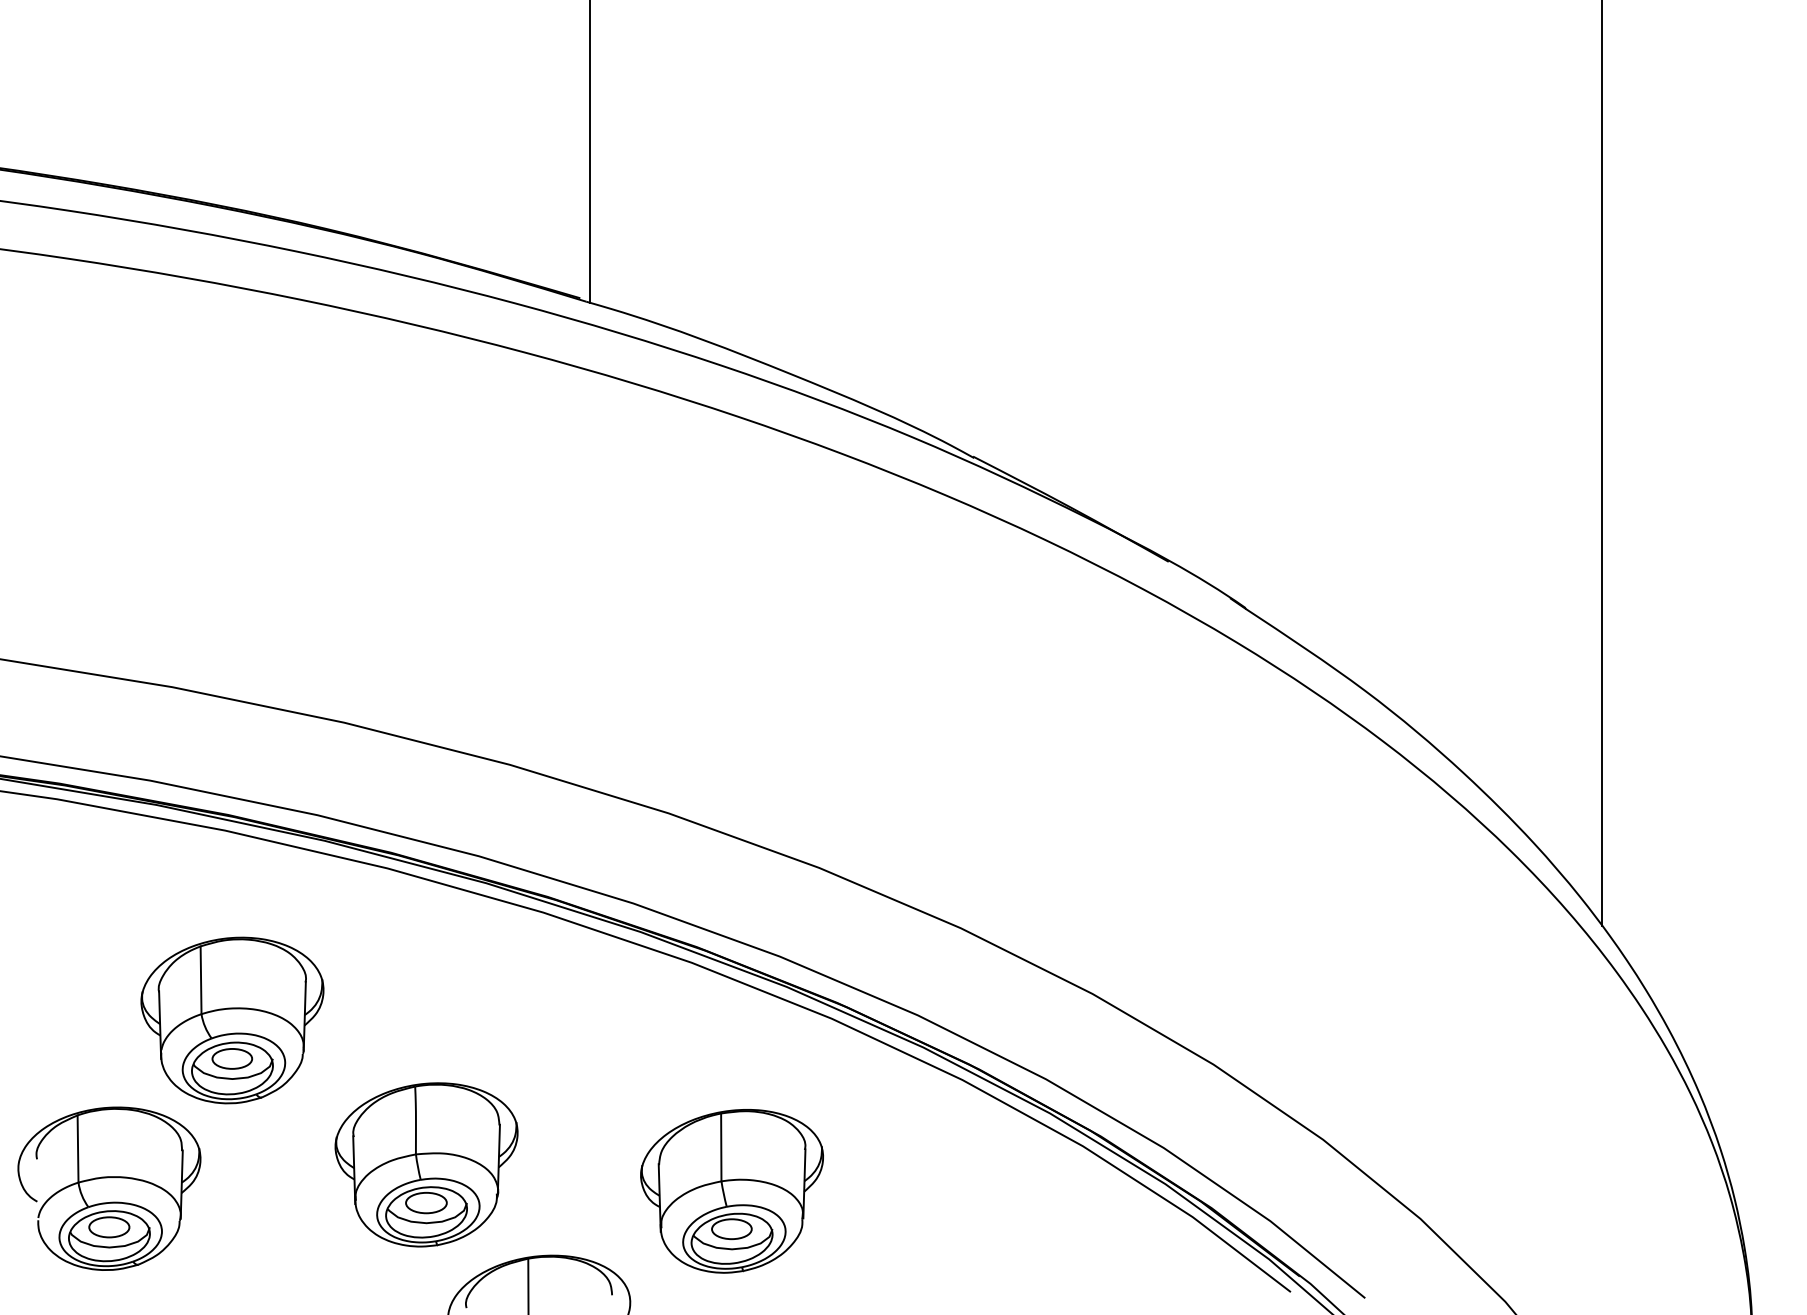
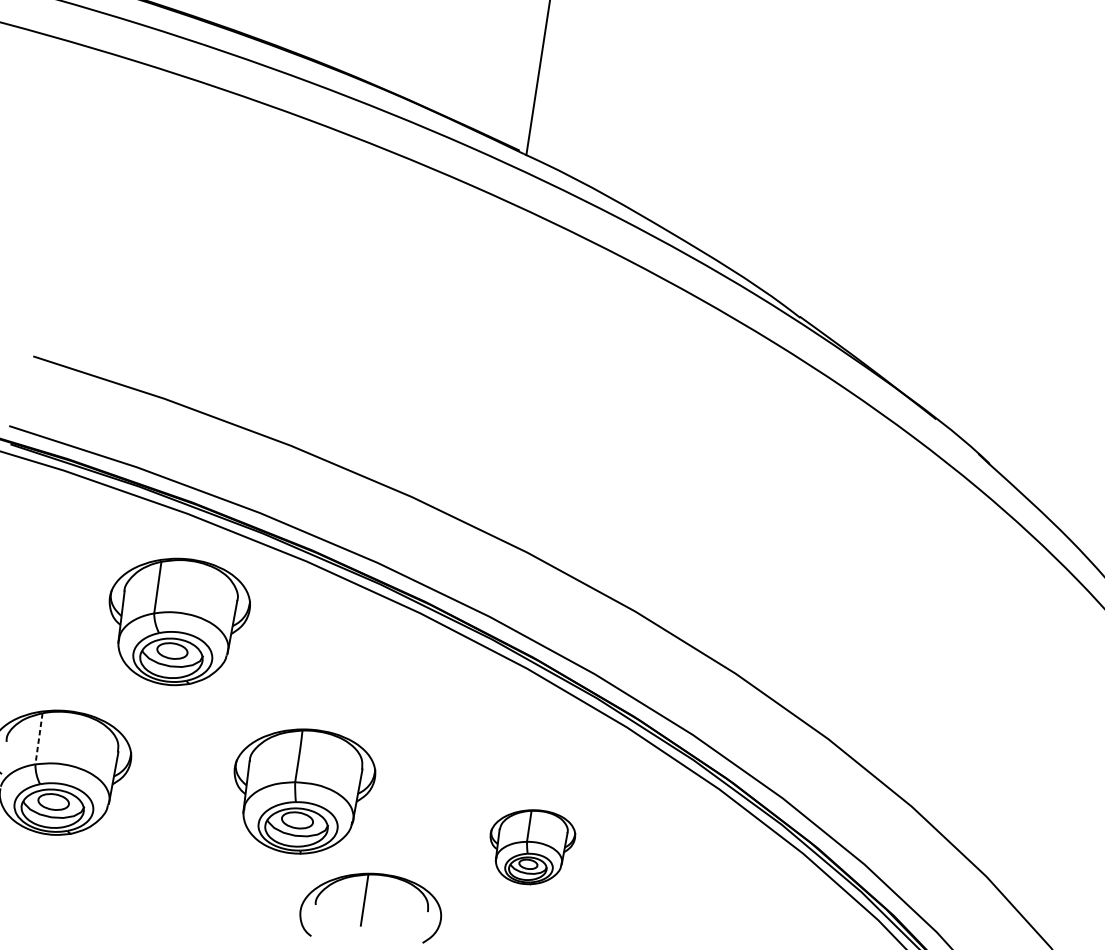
part: (232, 1020) -> (177, 621), moved
line: (78, 1148) -> (39, 738), solid -> dashed
part: (731, 1191) -> (530, 847), size x0.6

